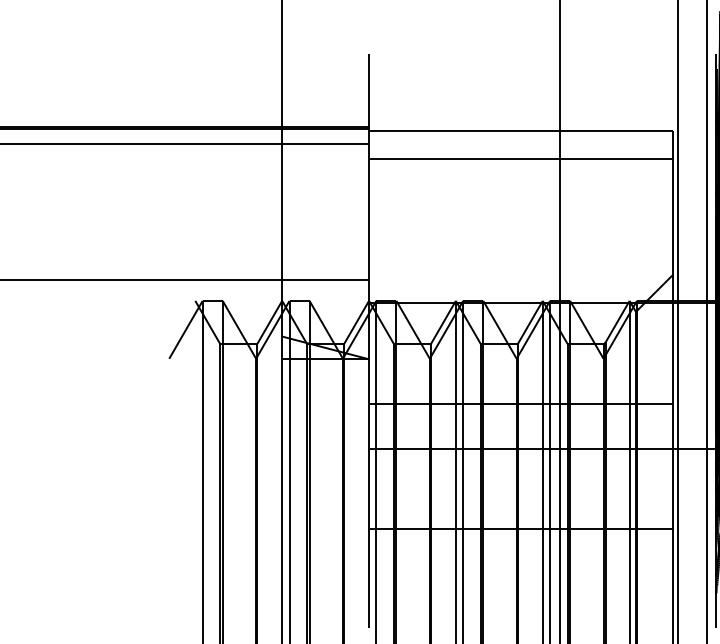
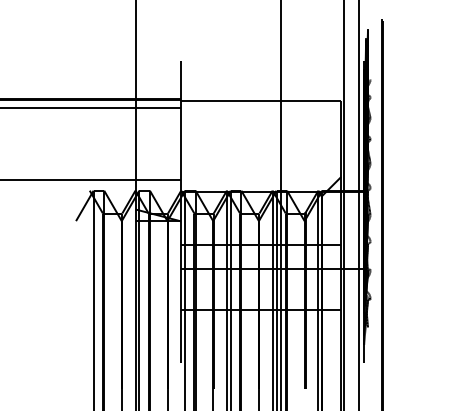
line: (521, 159) -> (261, 116), removed

